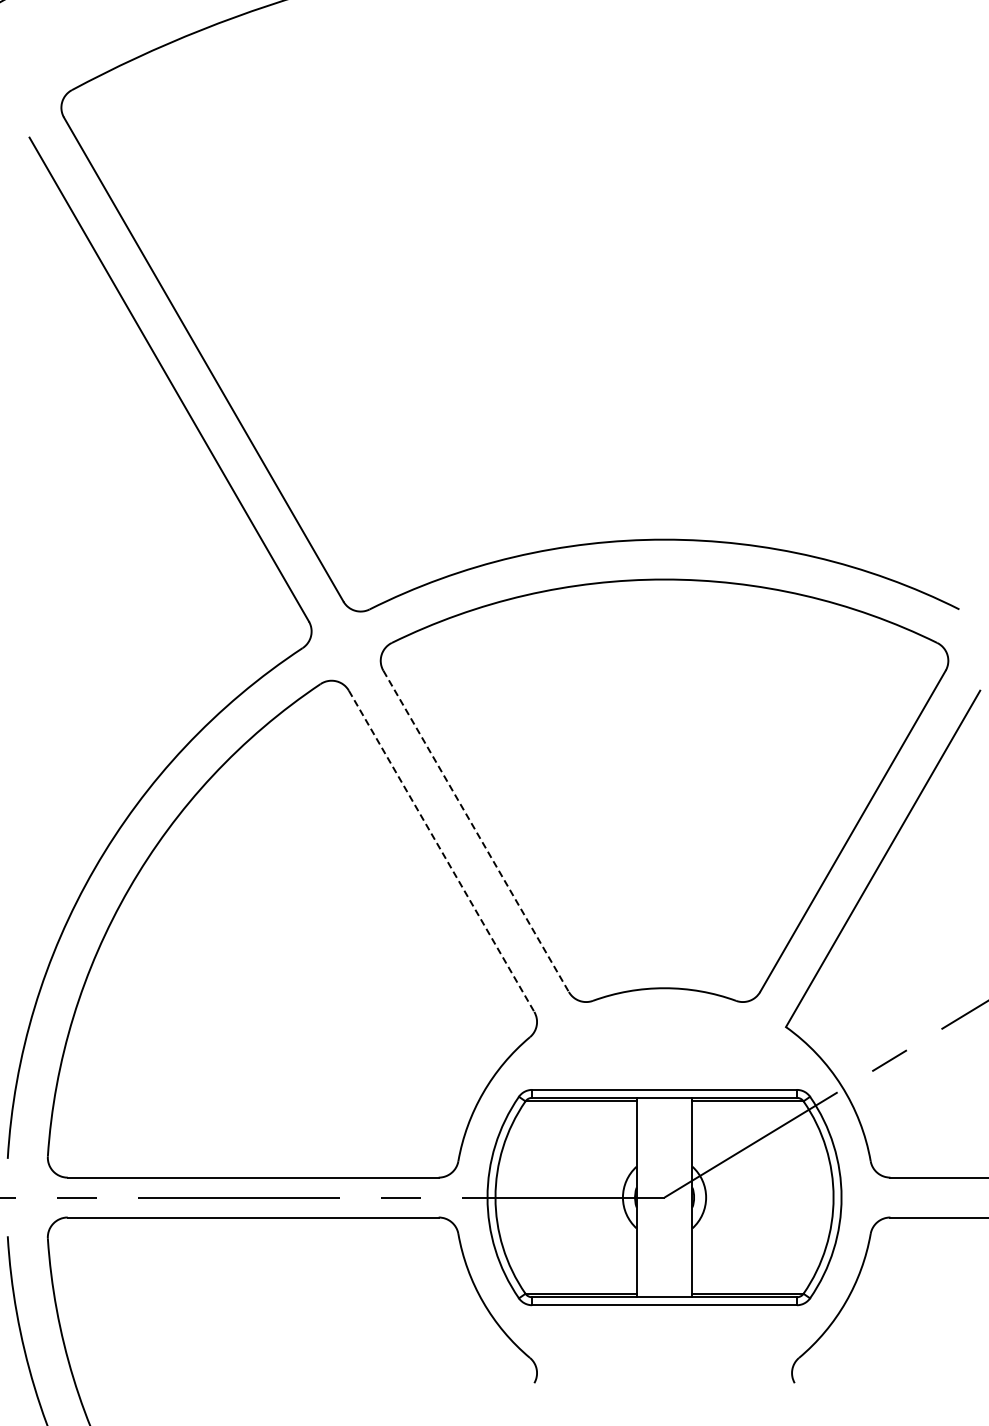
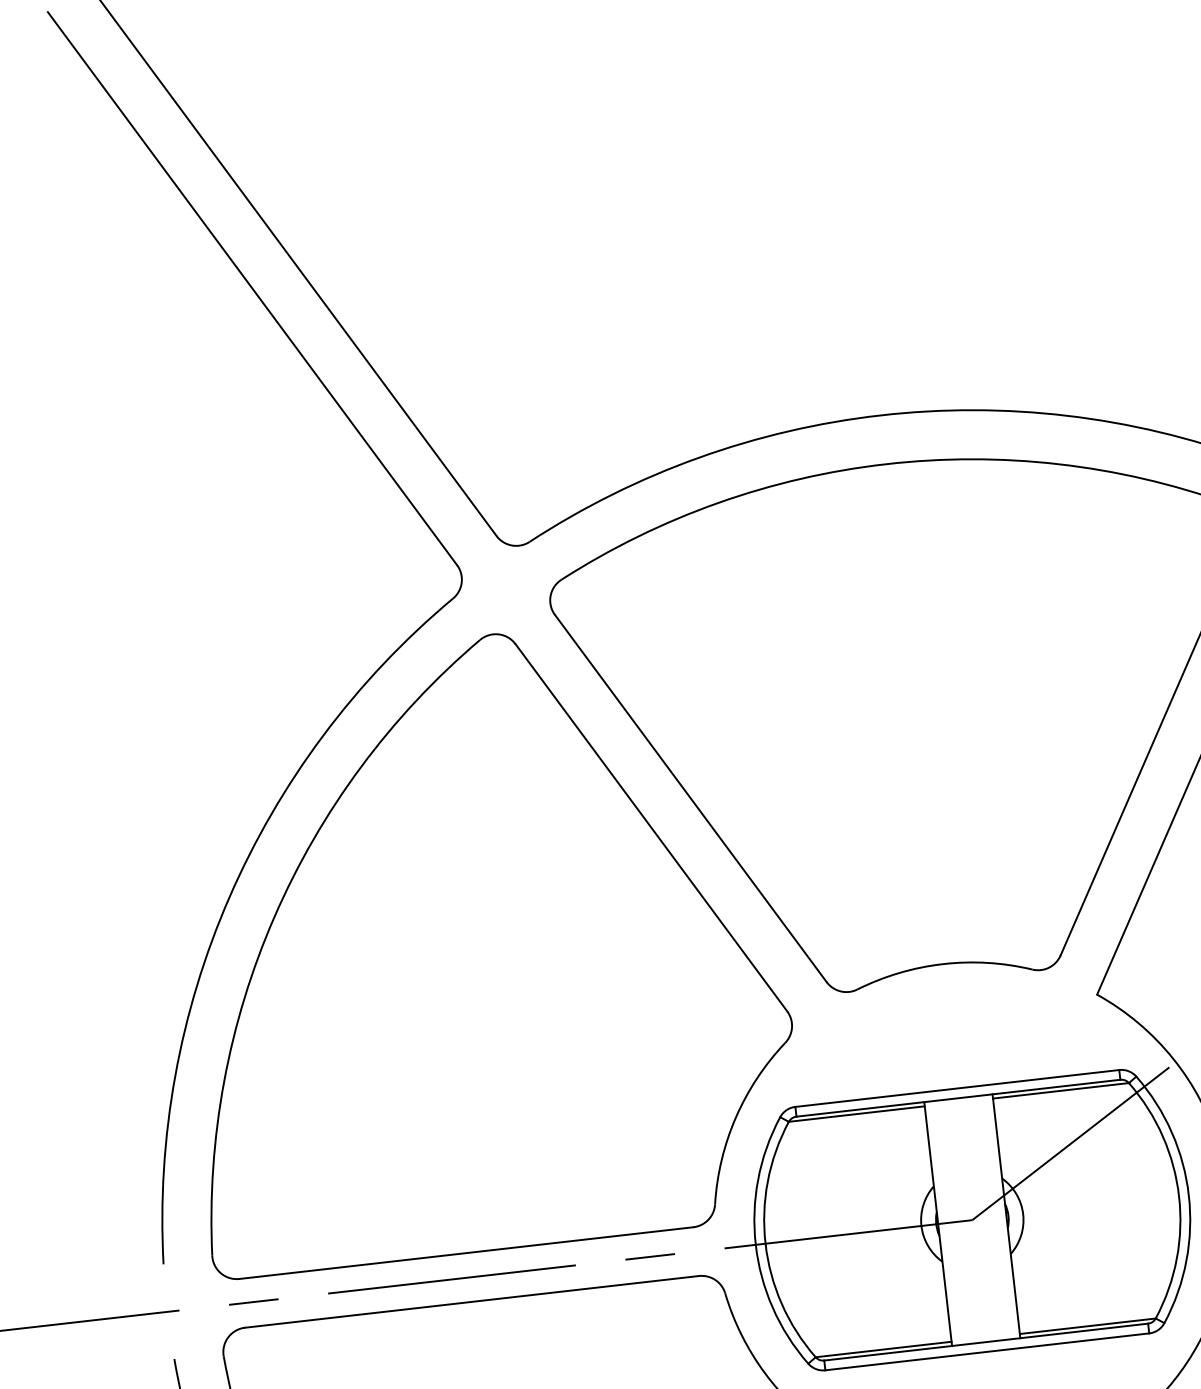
line: (476, 831) -> (691, 798), dashed -> solid
line: (441, 851) -> (651, 827), dashed -> solid

